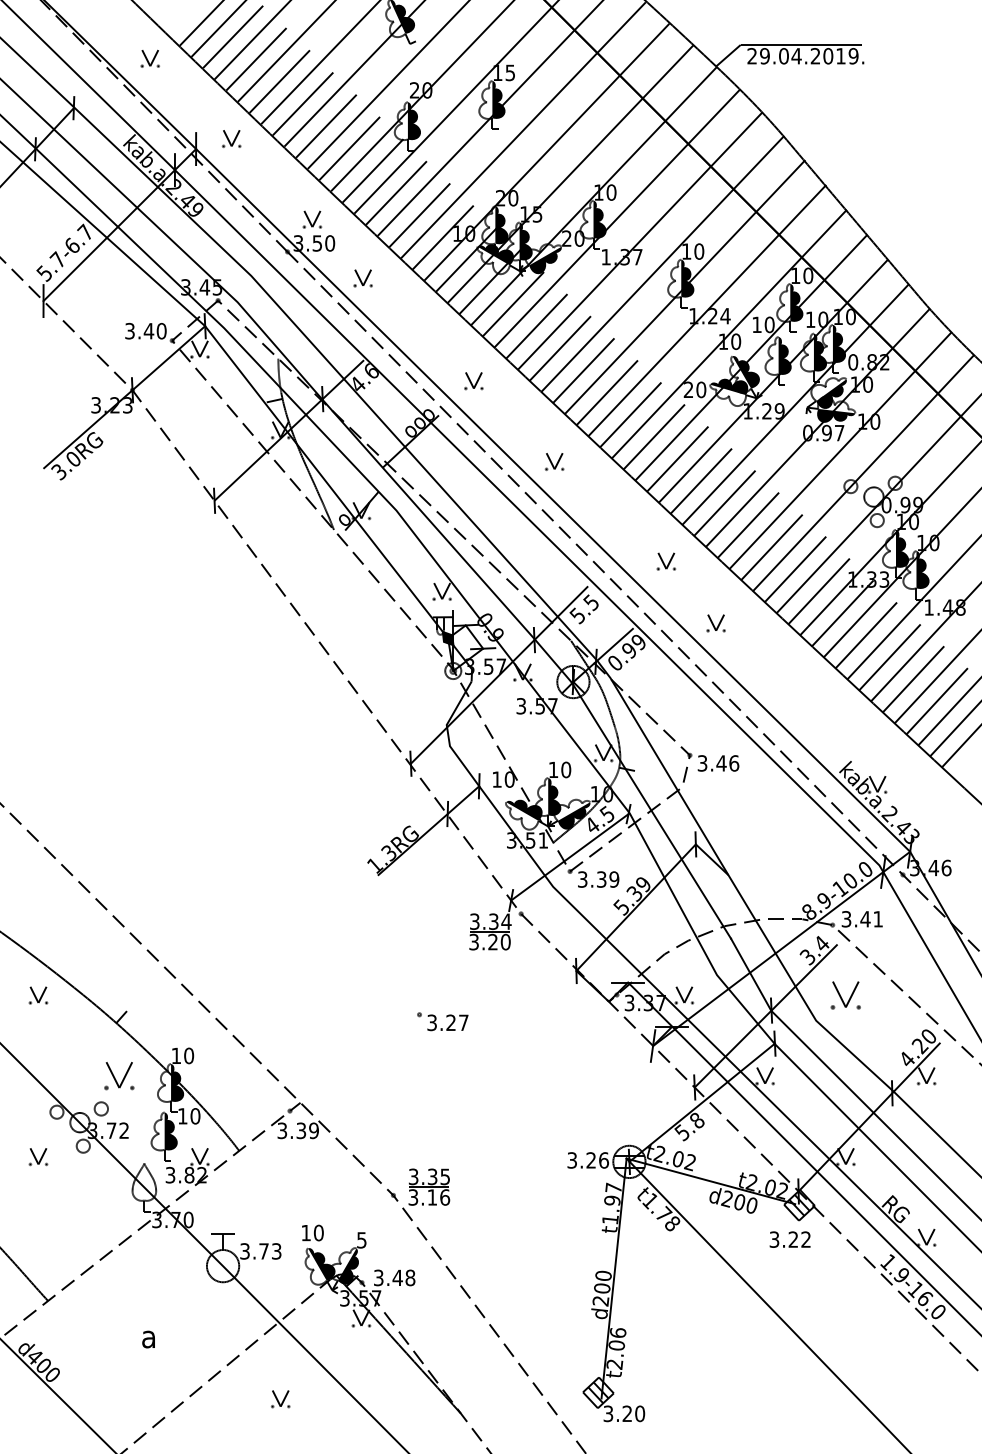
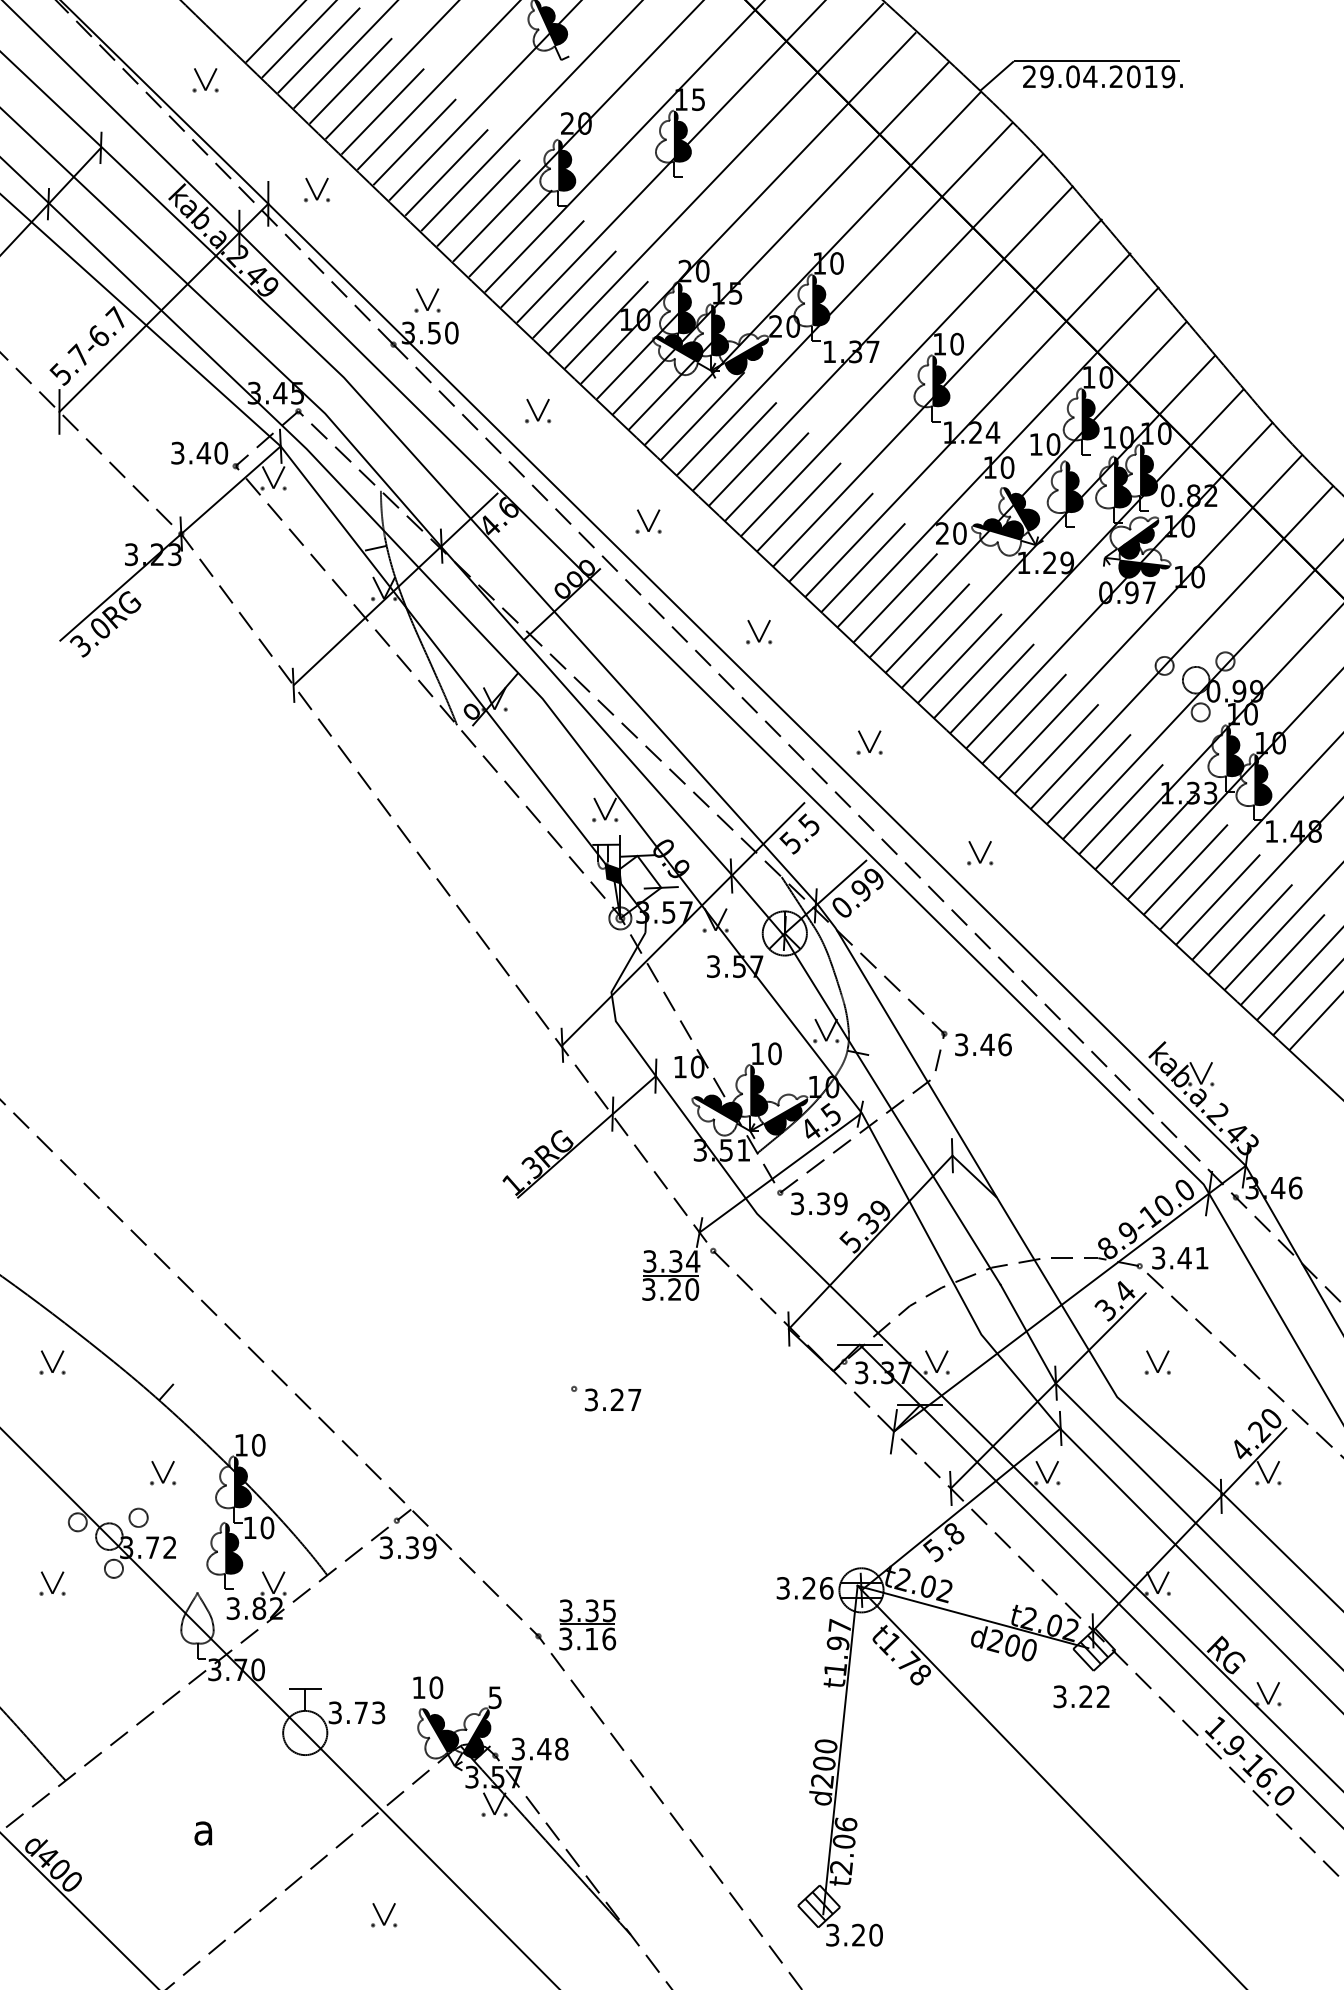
part: (362, 278) -> (537, 411), moved
part: (666, 561) -> (869, 742), moved
part: (845, 995) -> (1157, 1362), size x0.62
part: (118, 1076) -> (162, 1473), size x0.62

